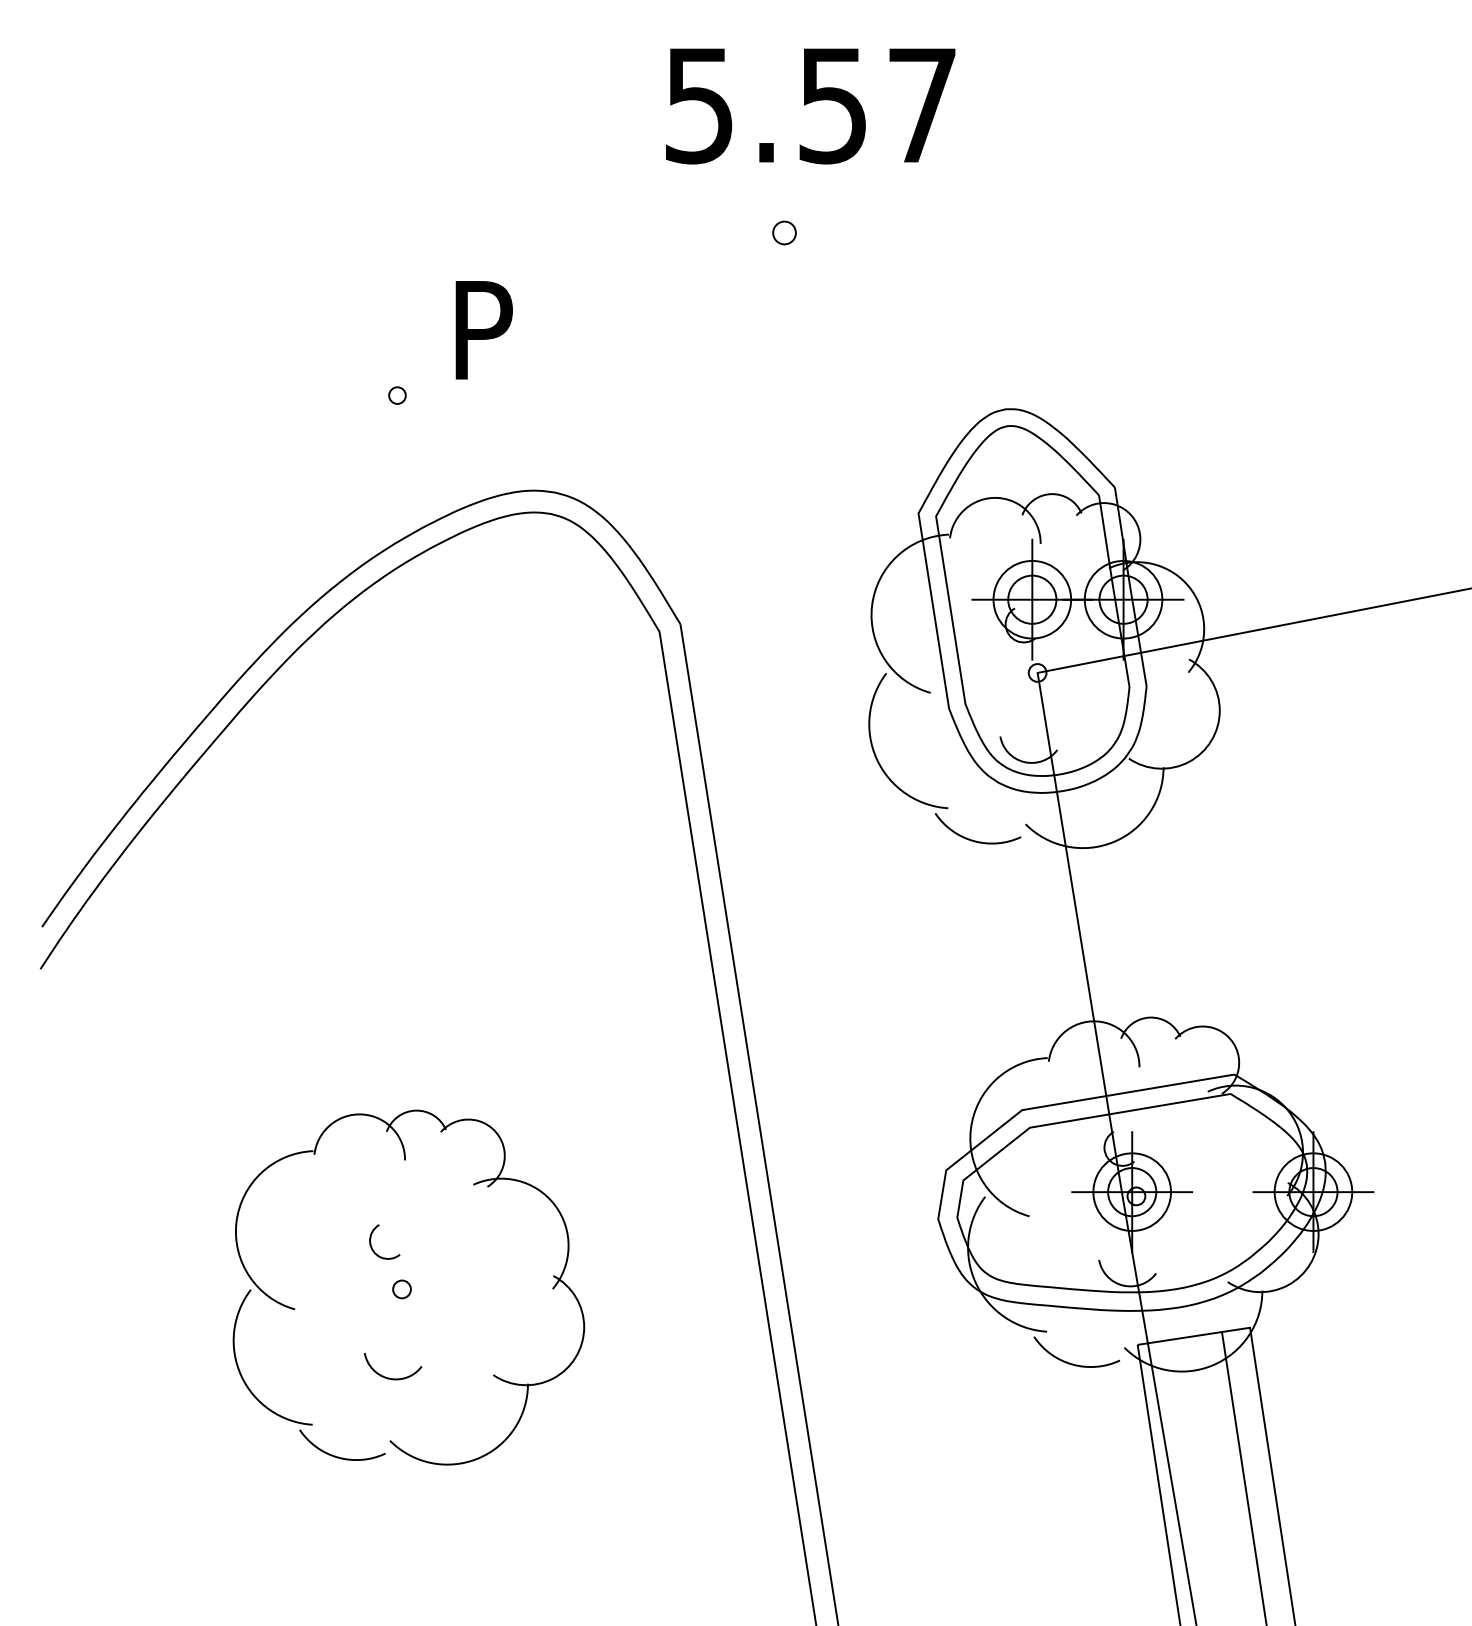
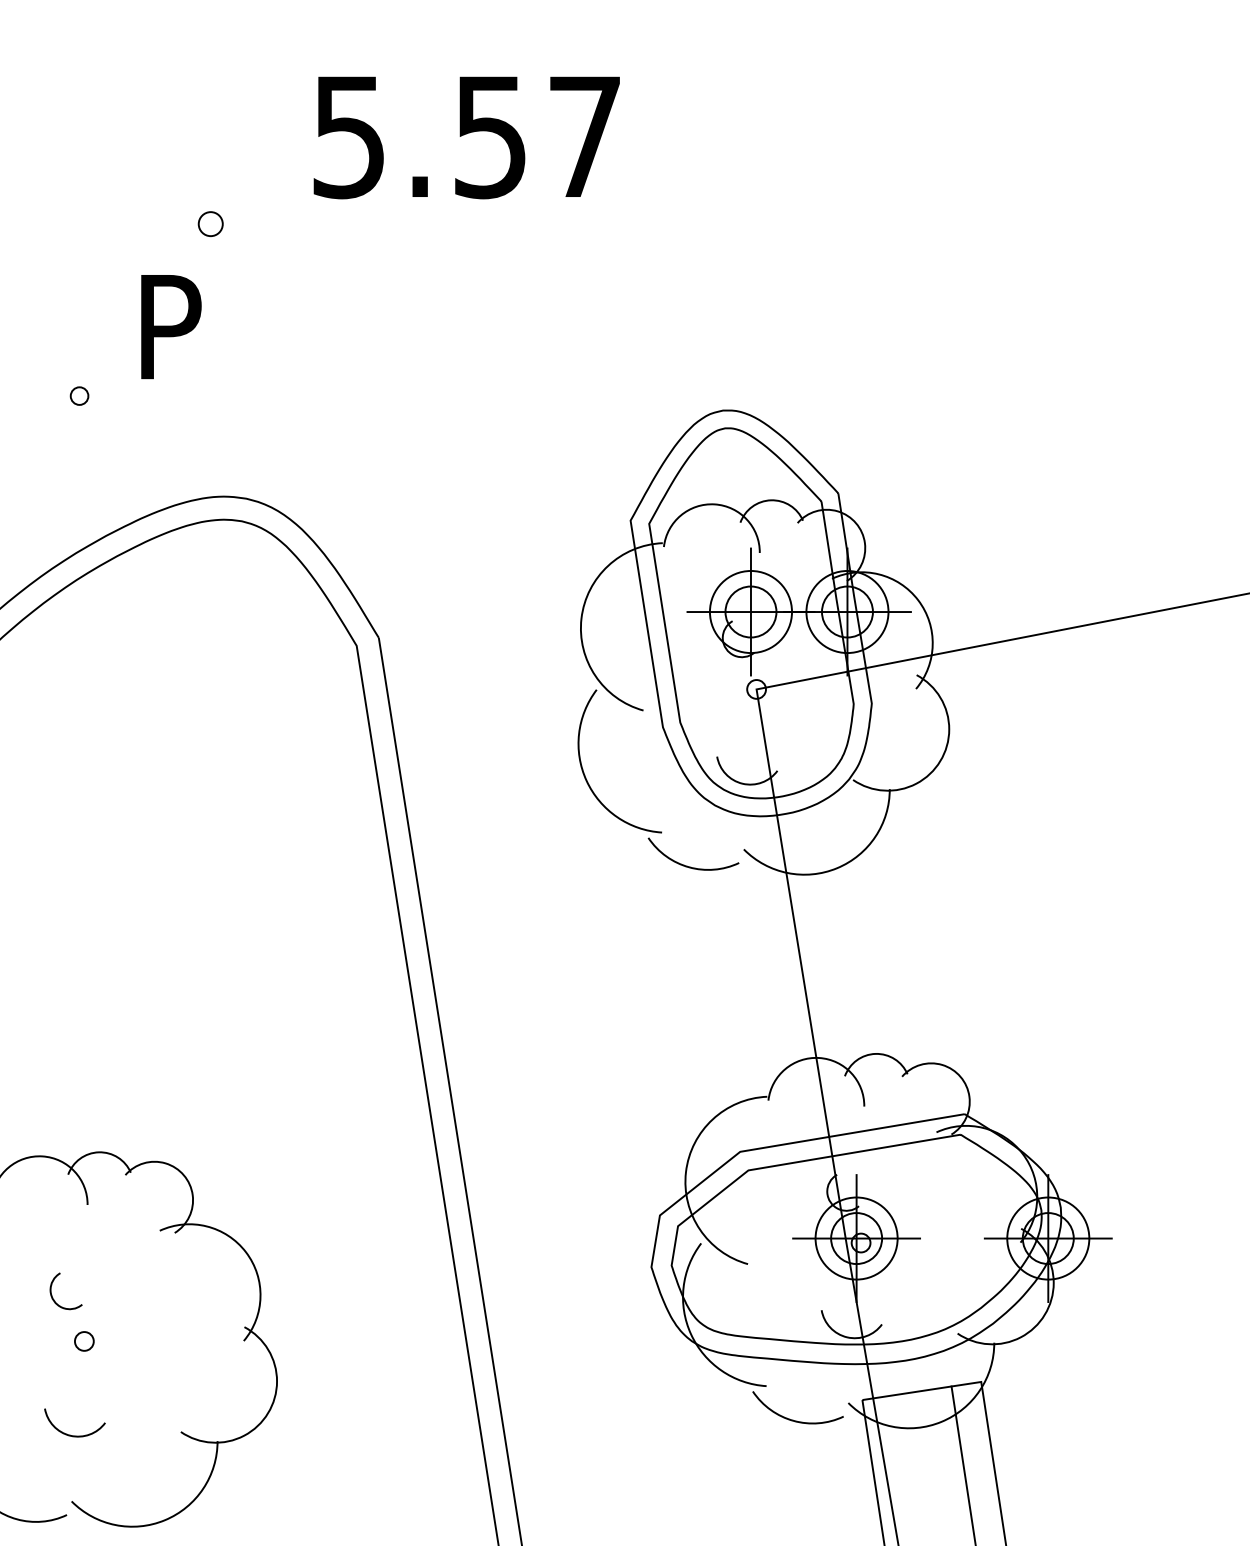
text: (810, 106) -> (466, 137), moved
part: (784, 232) -> (210, 223), moved

